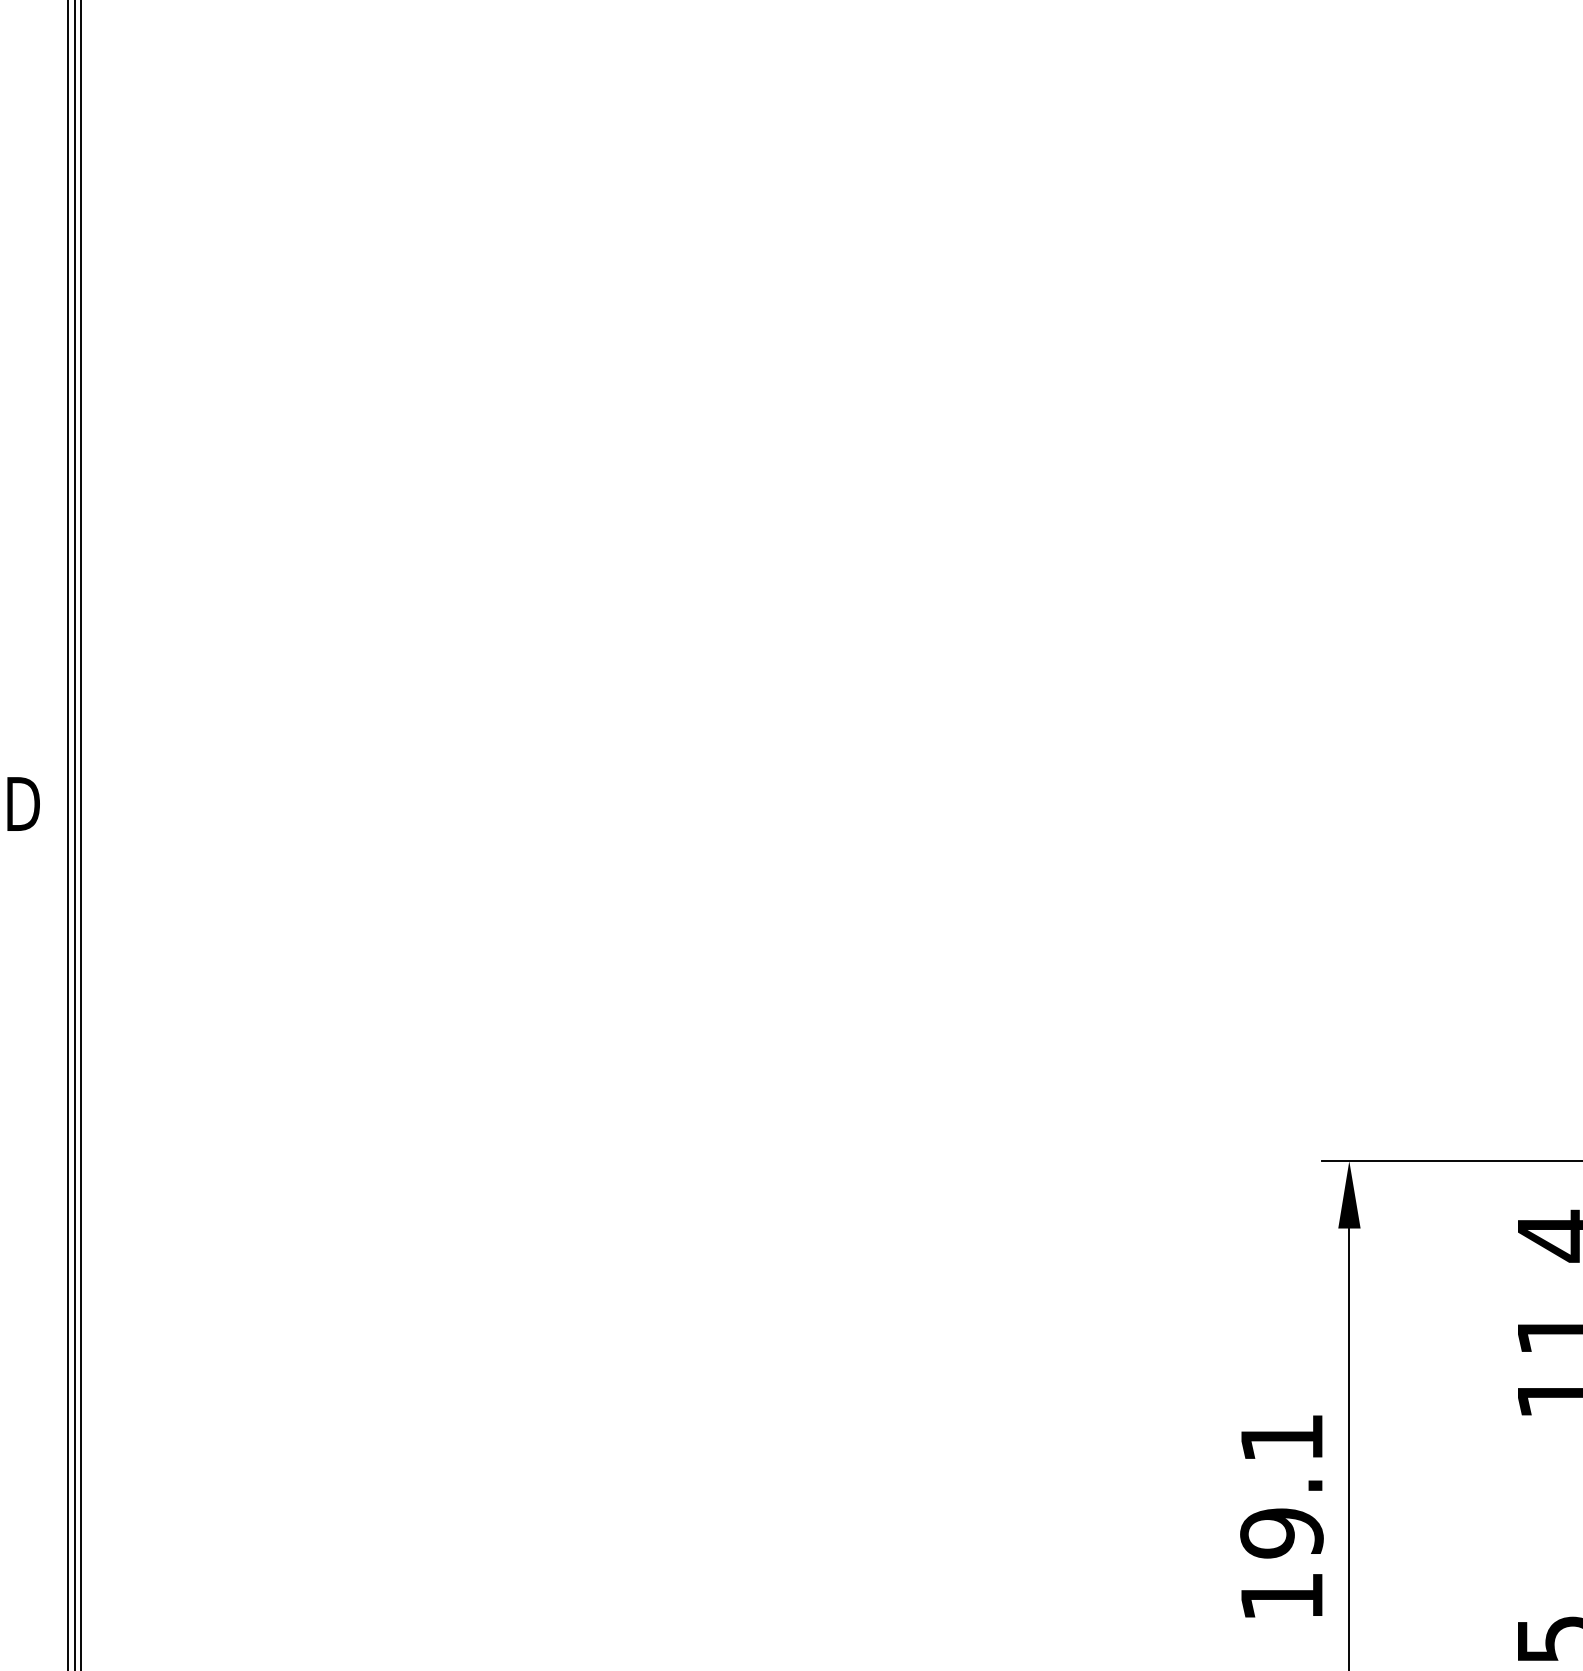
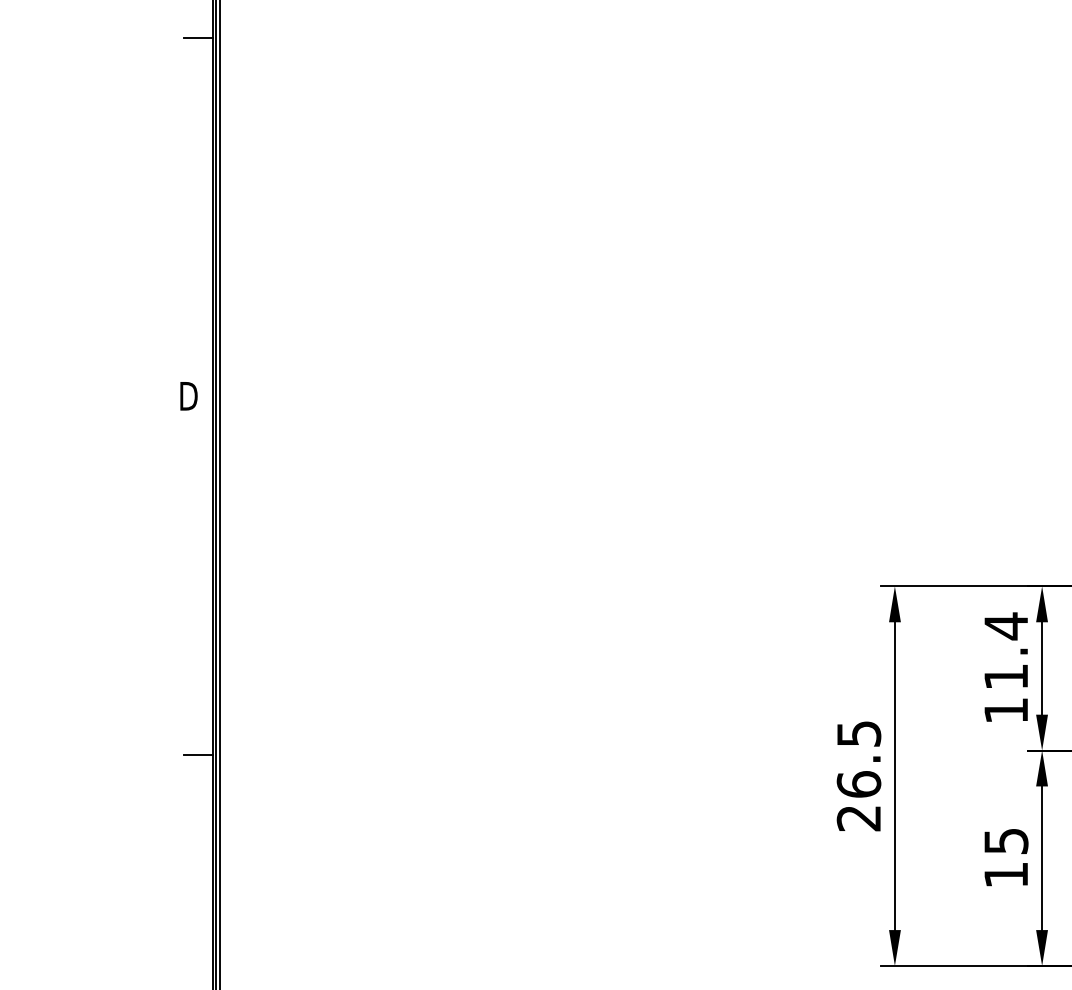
line: (39, 132) -> (197, 38), added
line: (39, 1478) -> (197, 755), added
text: (1280, 1518) -> (858, 776), 19.1 -> 26.5

